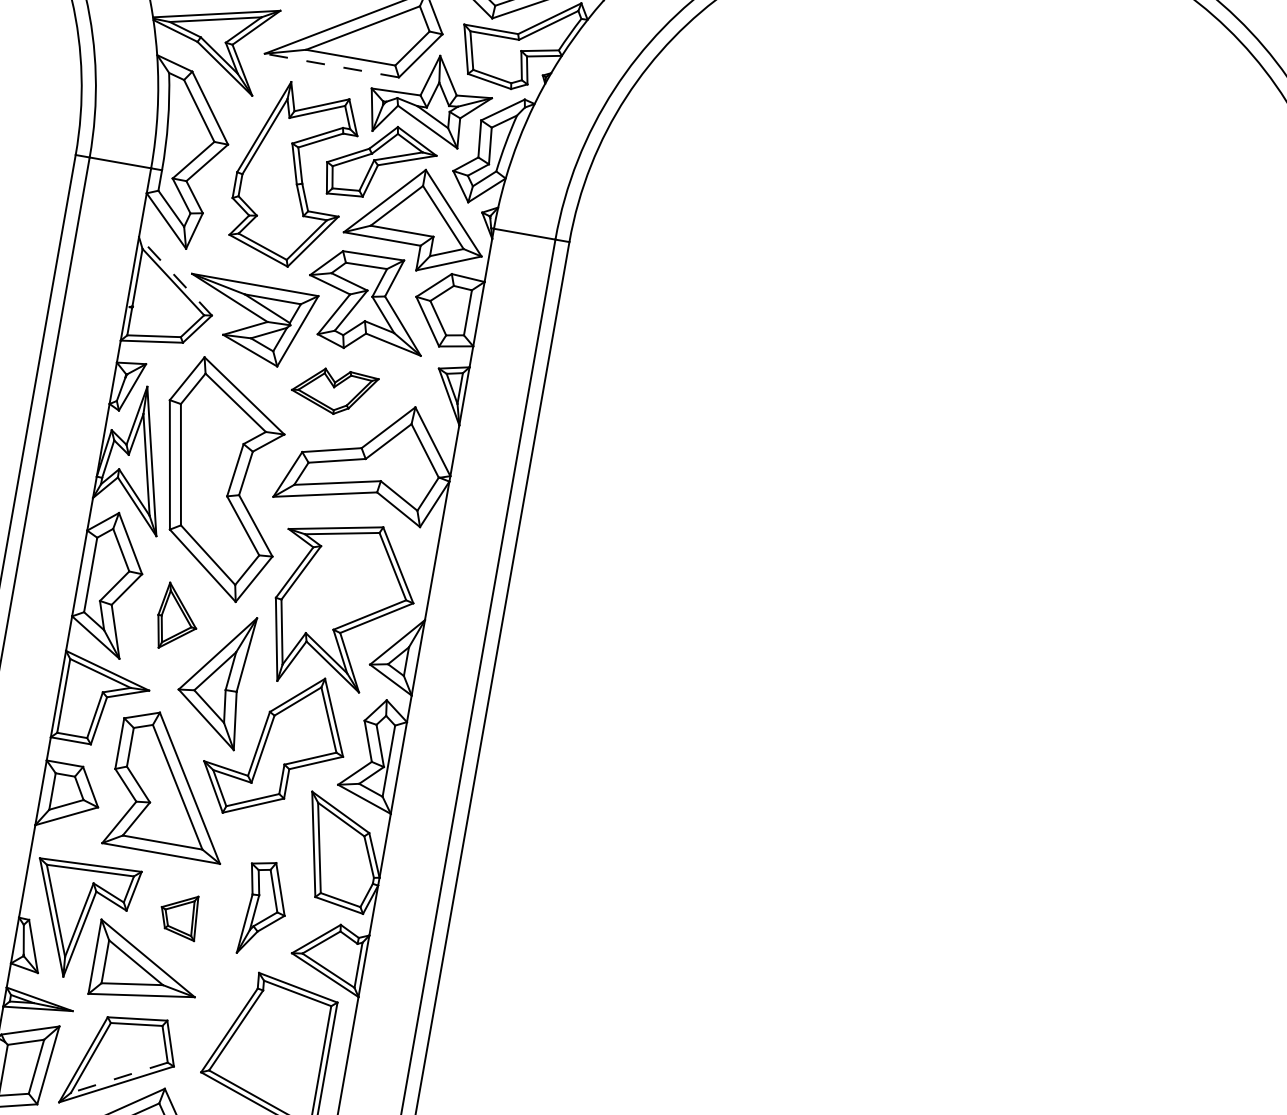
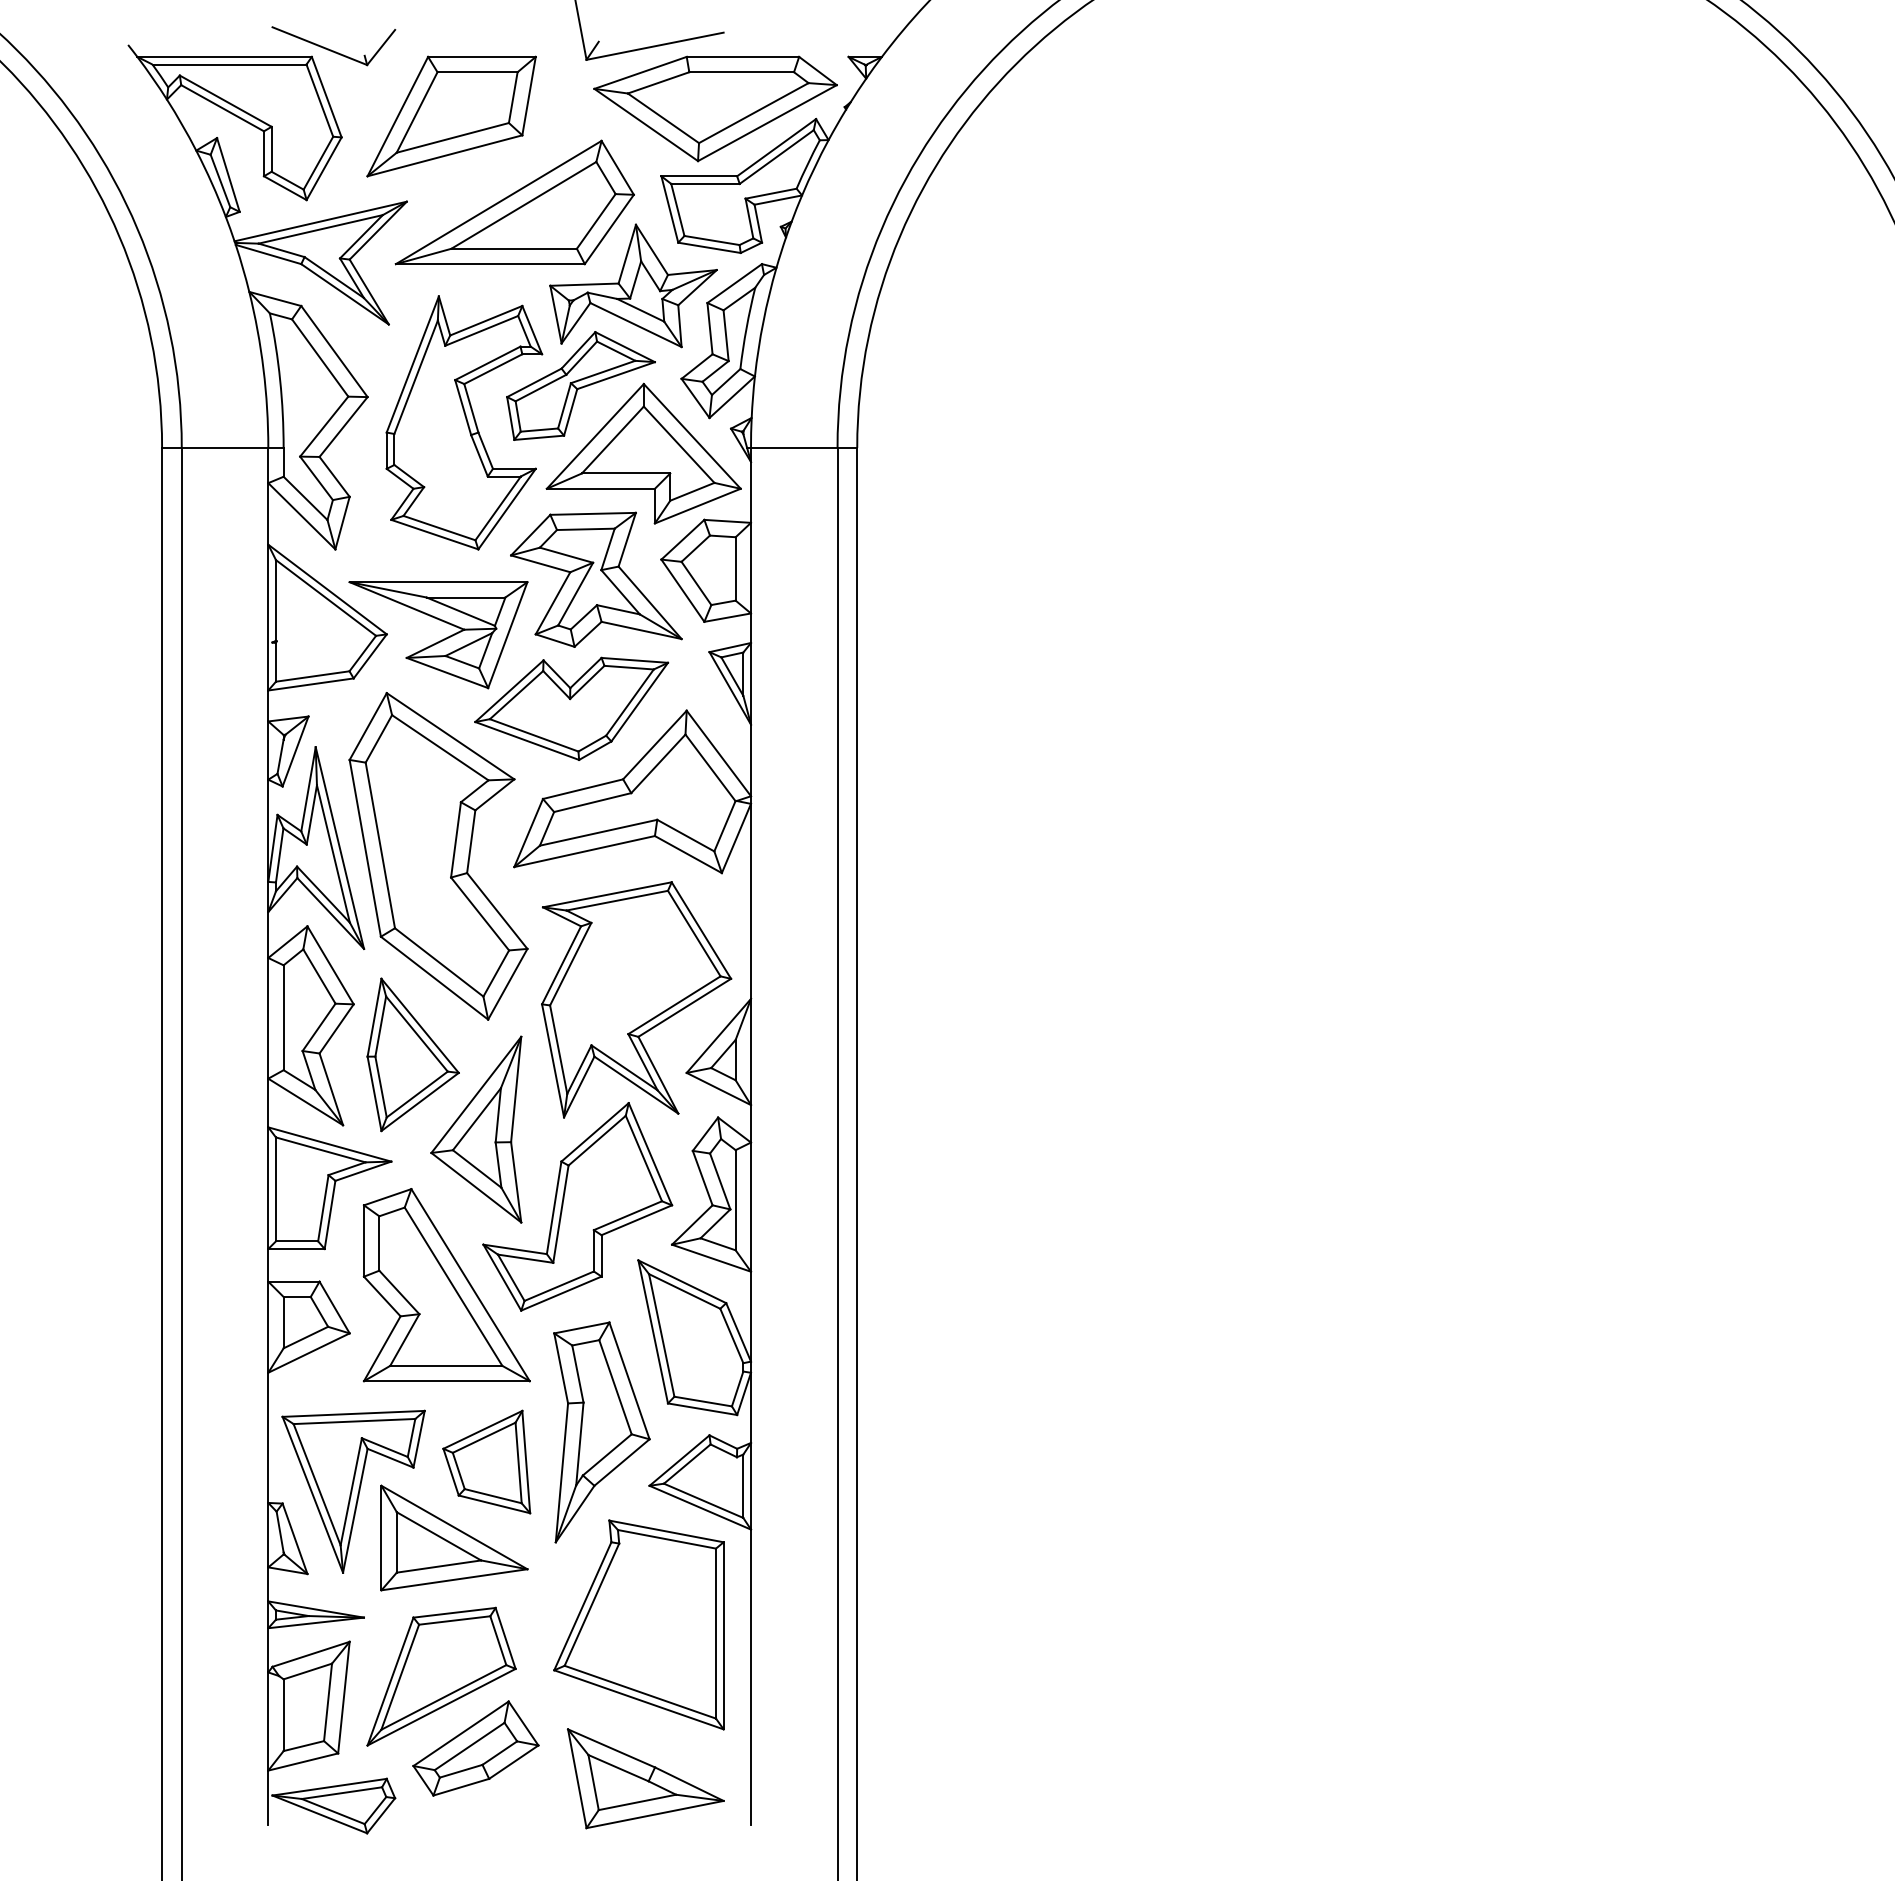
line: (331, 65) -> (489, 264), dashed -> solid
line: (175, 276) -> (327, 589), dashed -> solid
part: (333, 391) -> (571, 708), size x1.67
part: (177, 617) -> (412, 1054), size x1.67
part: (264, 909) -> (601, 1432), size x1.67
part: (179, 915) -> (486, 1461), size x1.67
line: (119, 1077) -> (443, 1697), dashed -> solid

